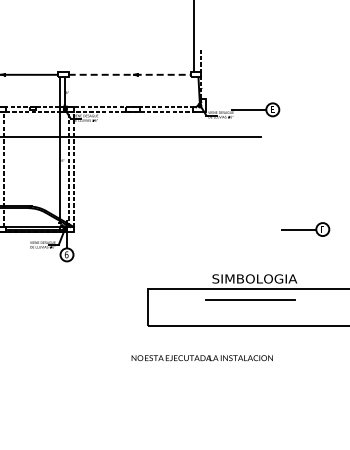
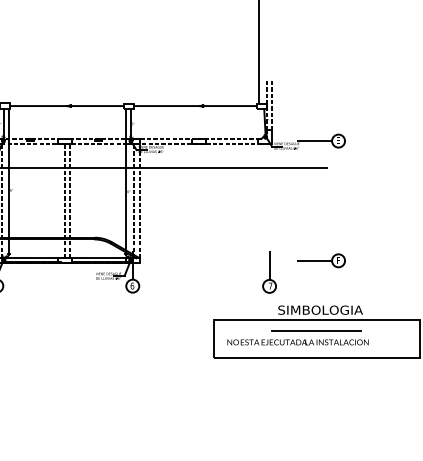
line: (206, 73) -> (272, 104), added
line: (130, 75) -> (196, 106), dashed -> solid
part: (305, 229) -> (321, 260), moved
part: (203, 241) -> (269, 272), added
text: (201, 358) -> (297, 342), moved

